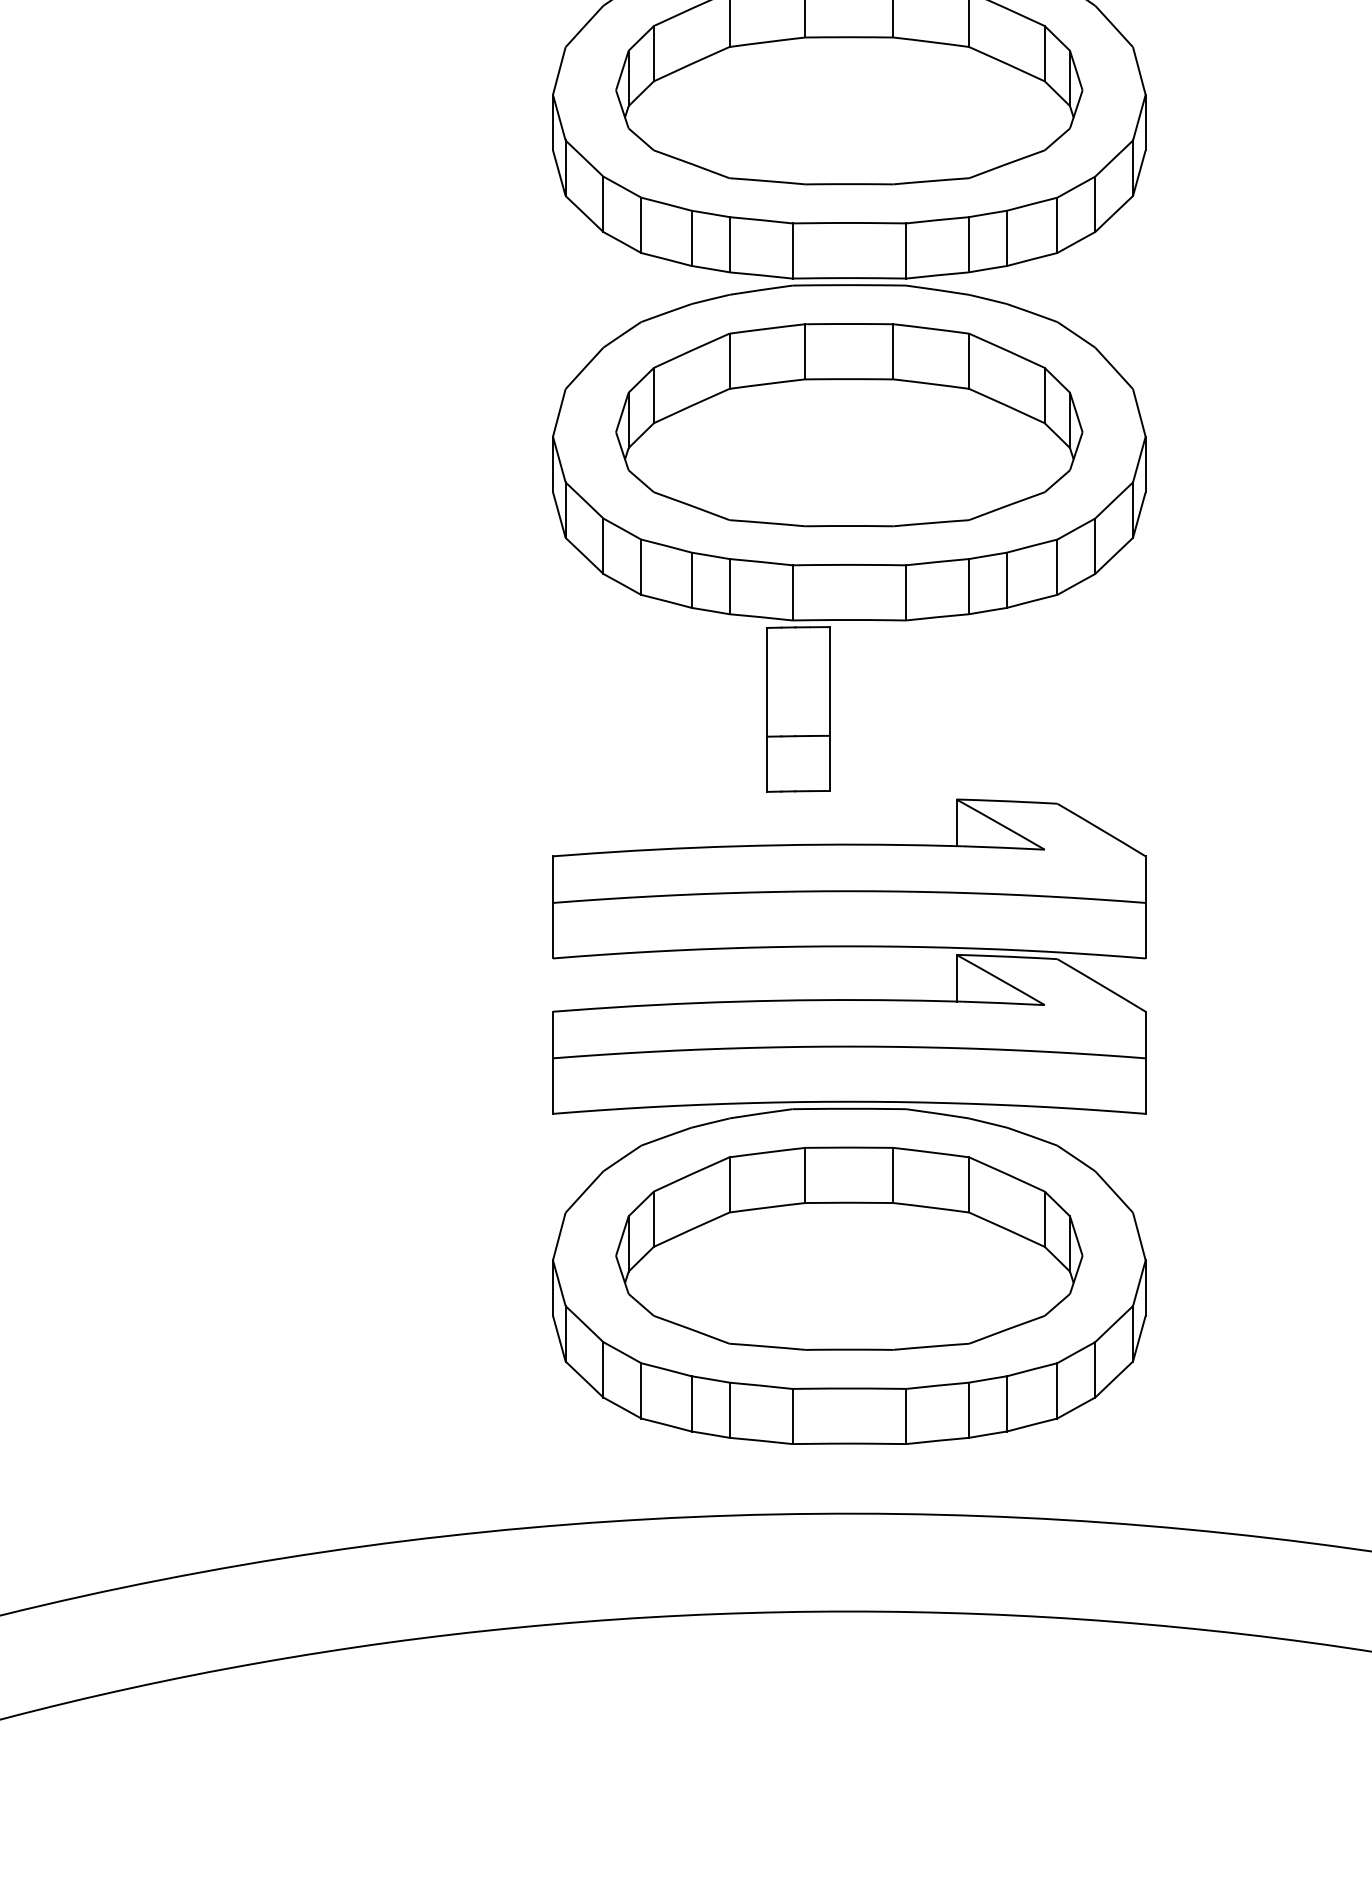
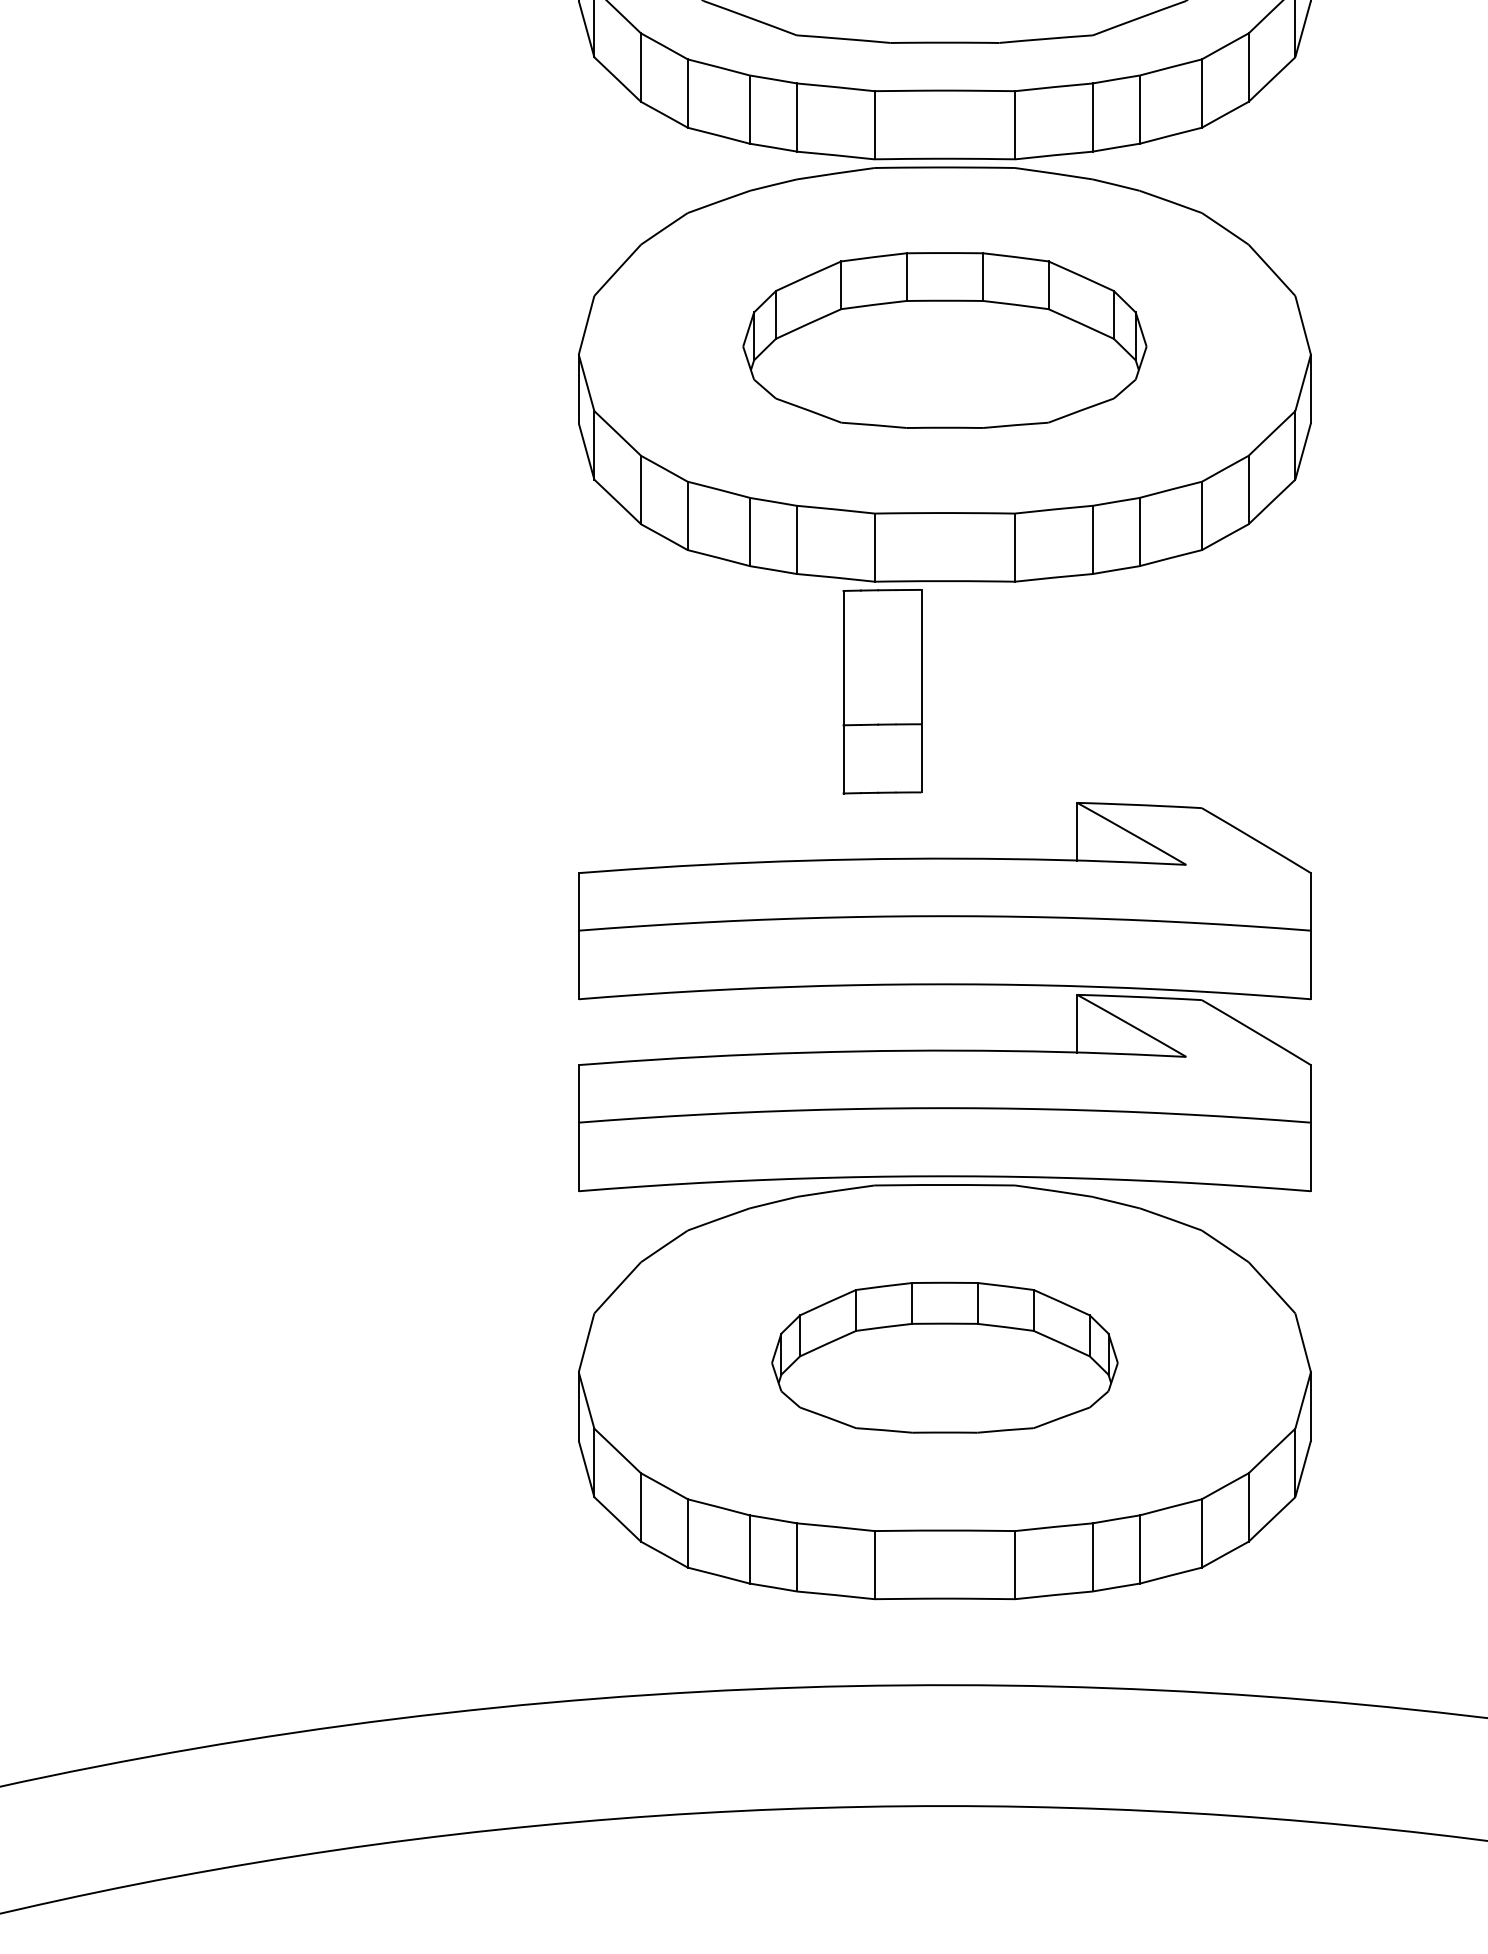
part: (849, 425) -> (945, 340), size x0.7
part: (849, 1248) -> (945, 1357), size x0.6

